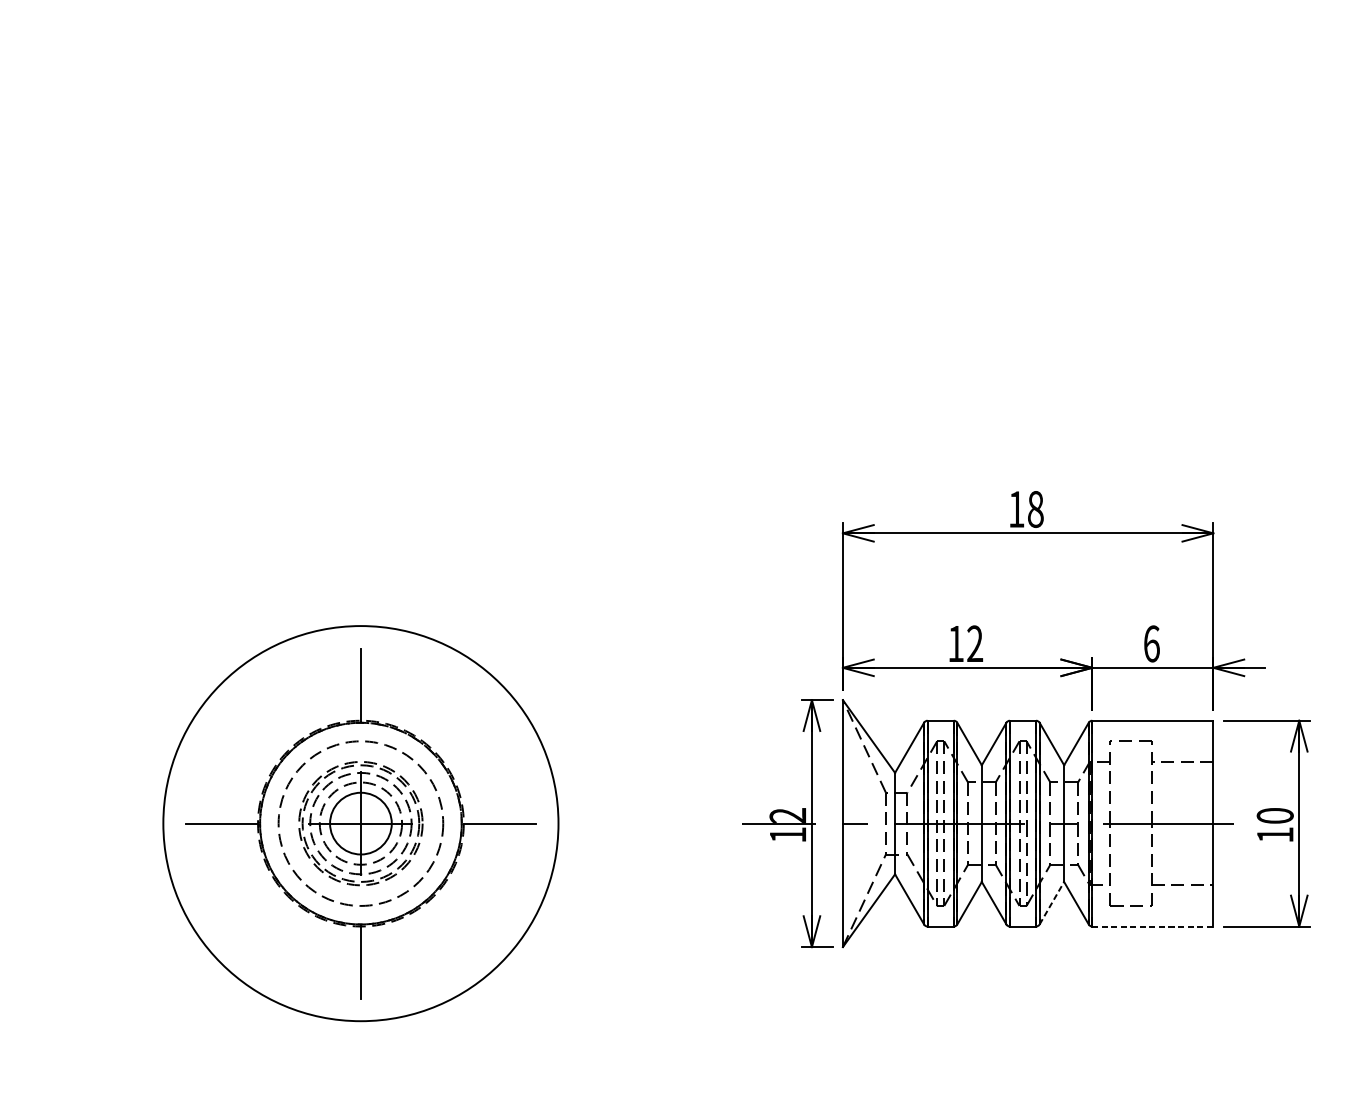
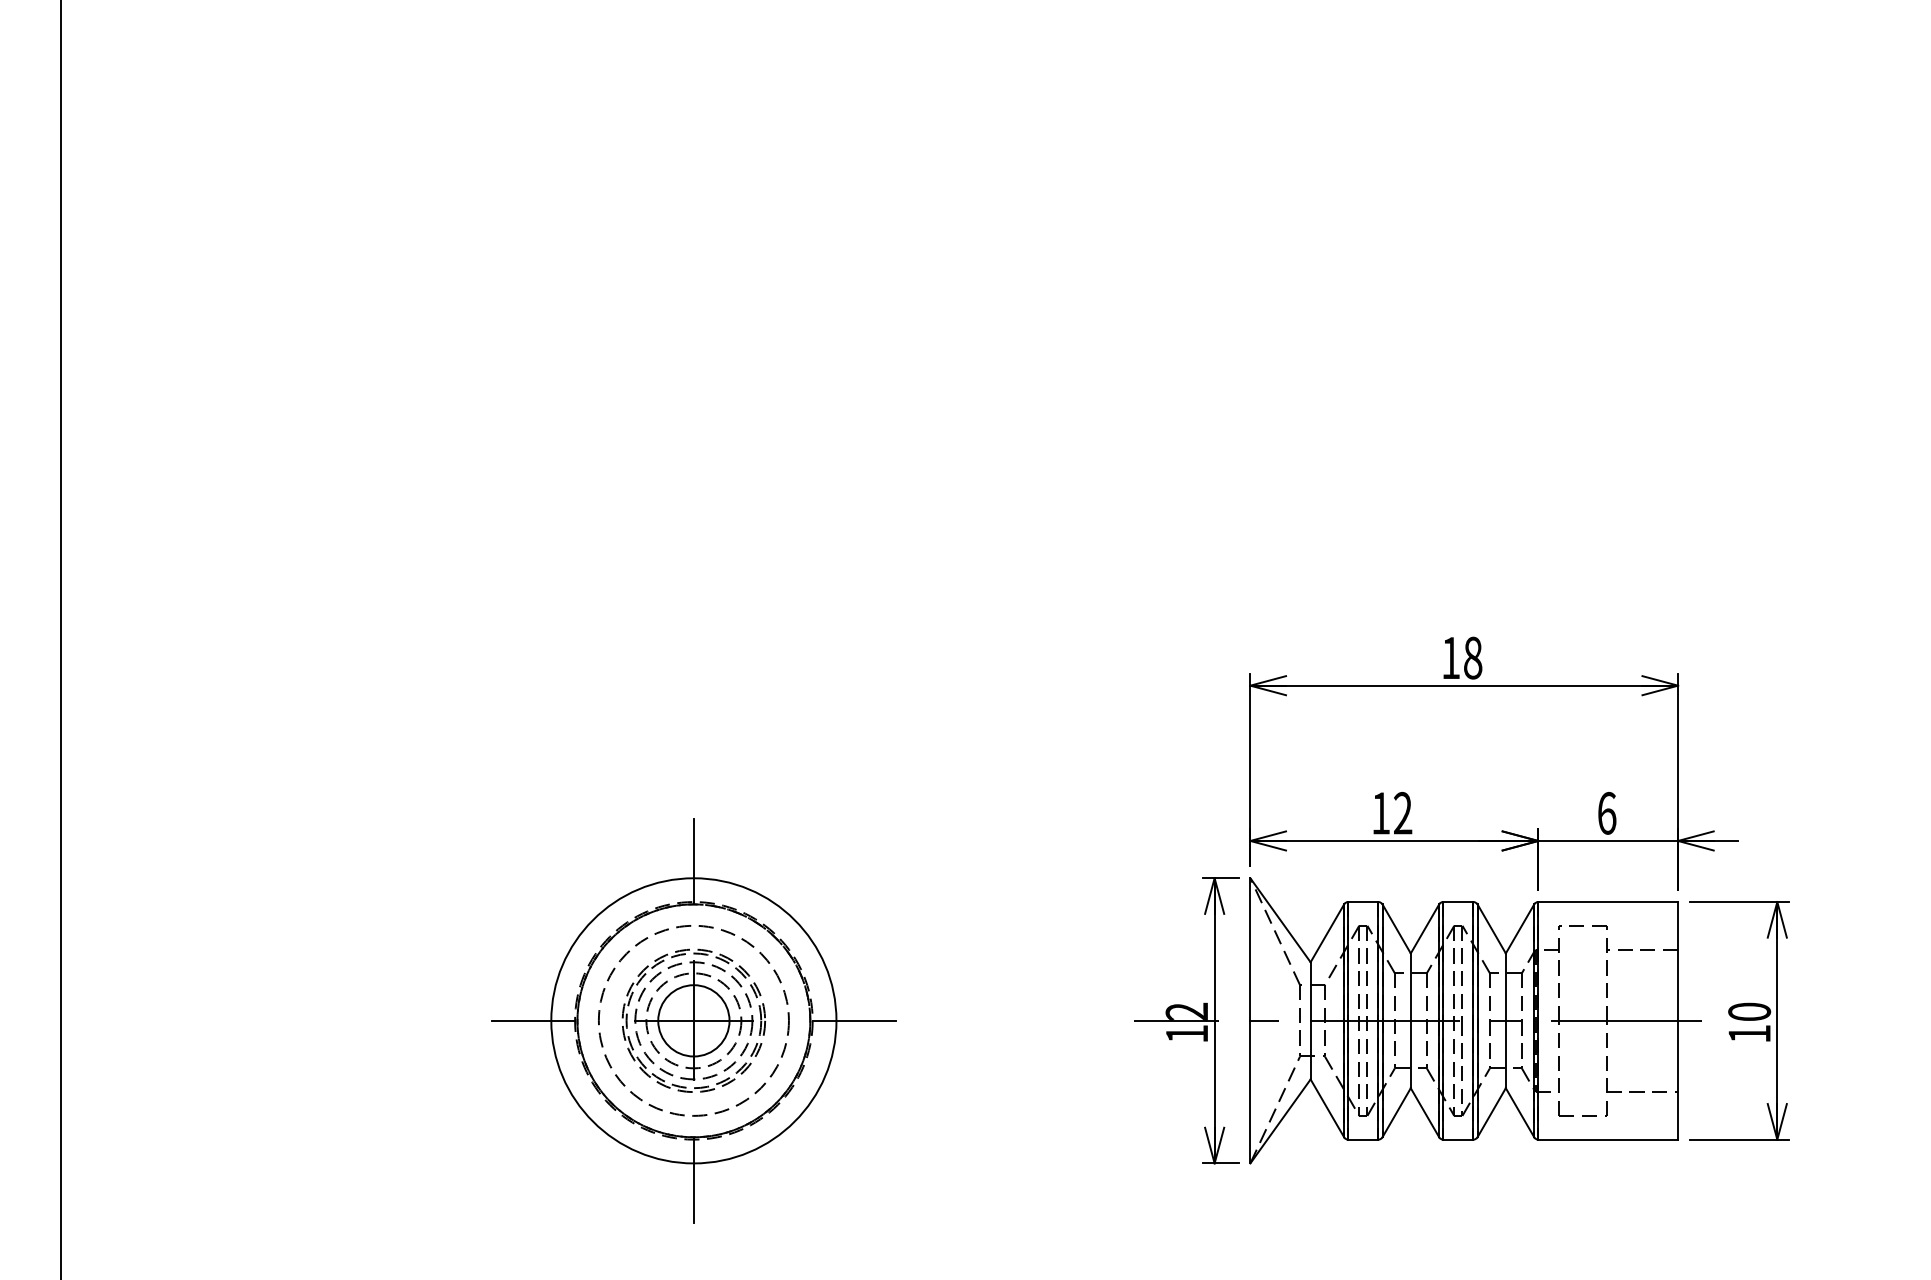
circle: (360, 823) -> (693, 1020), size x0.62
line: (1051, 903) -> (1491, 1112), dashed -> solid
line: (1153, 926) -> (1608, 1139), dashed -> solid

